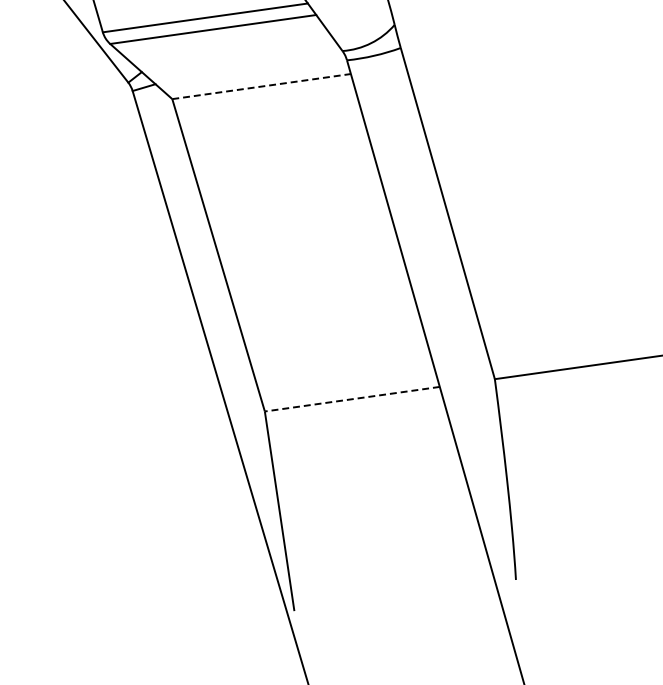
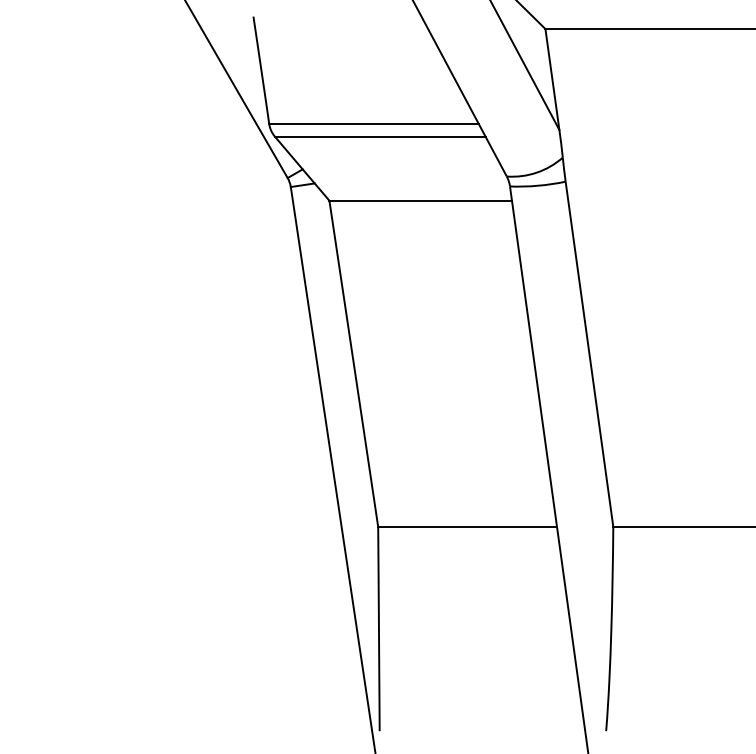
line: (262, 86) -> (421, 200), dashed -> solid
line: (352, 398) -> (467, 526), dashed -> solid

